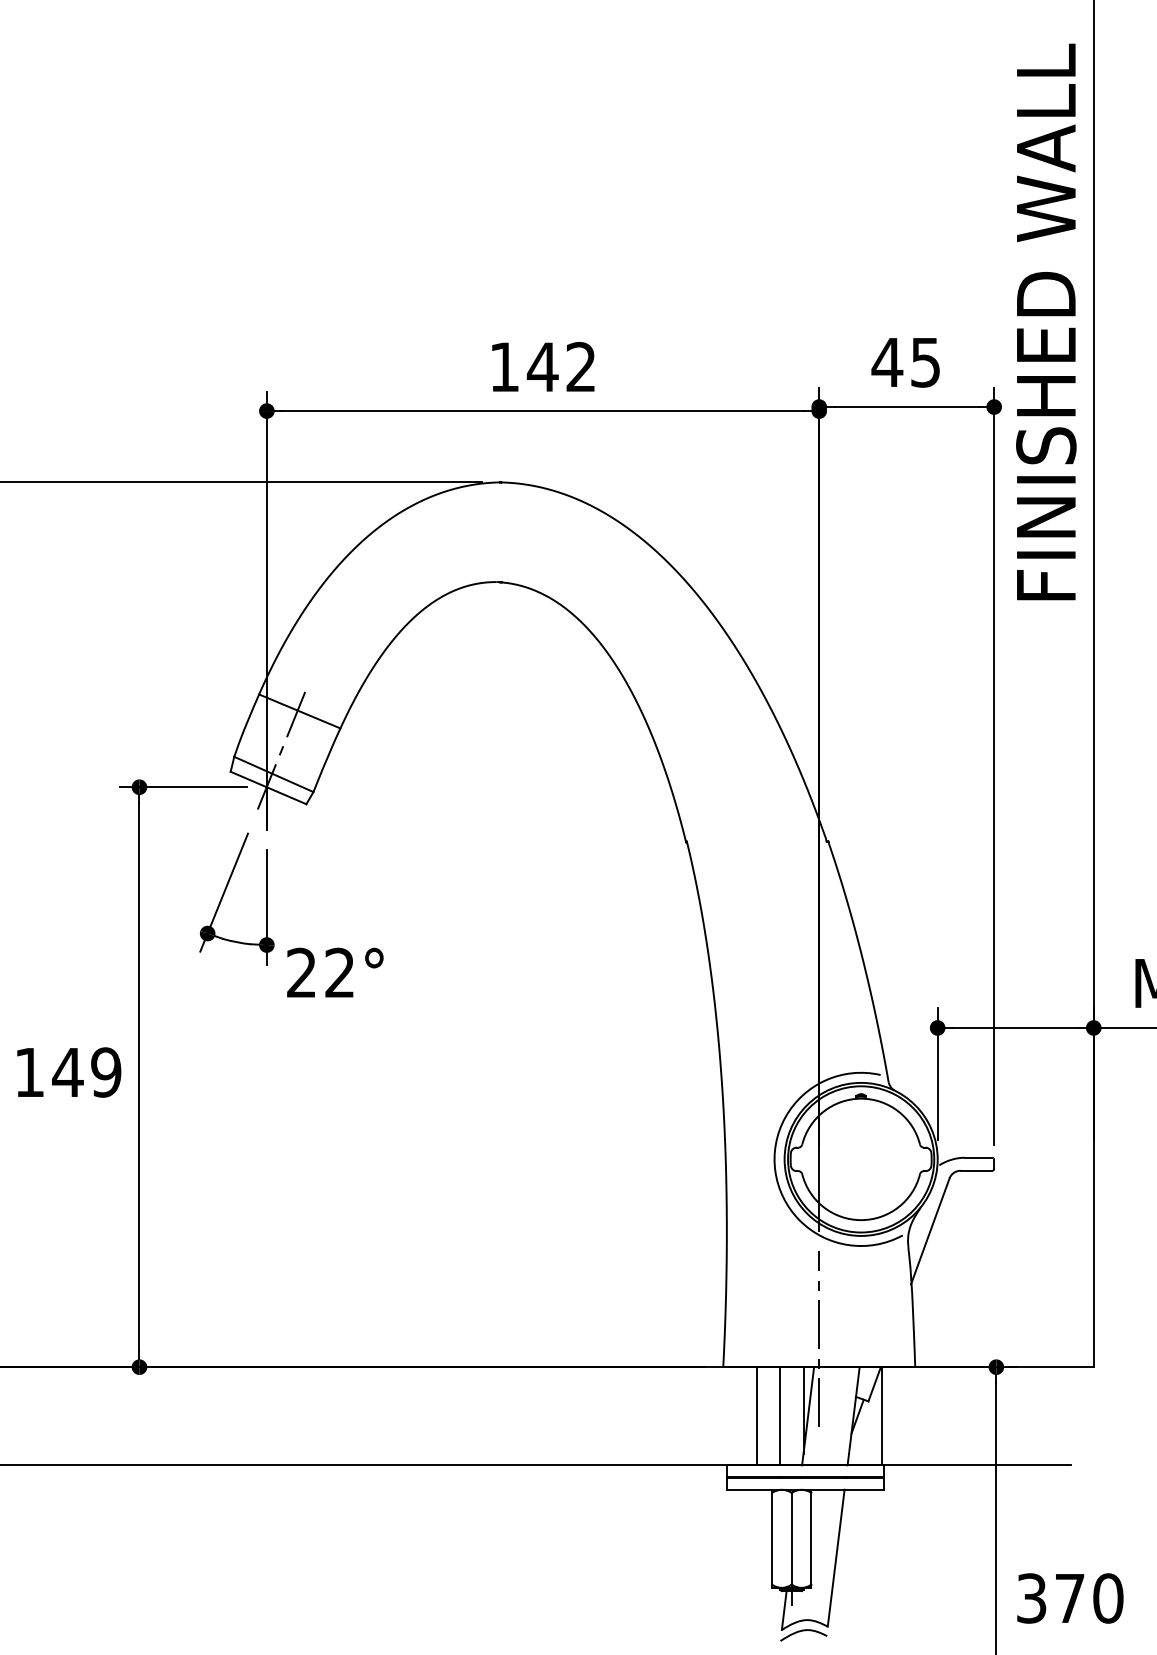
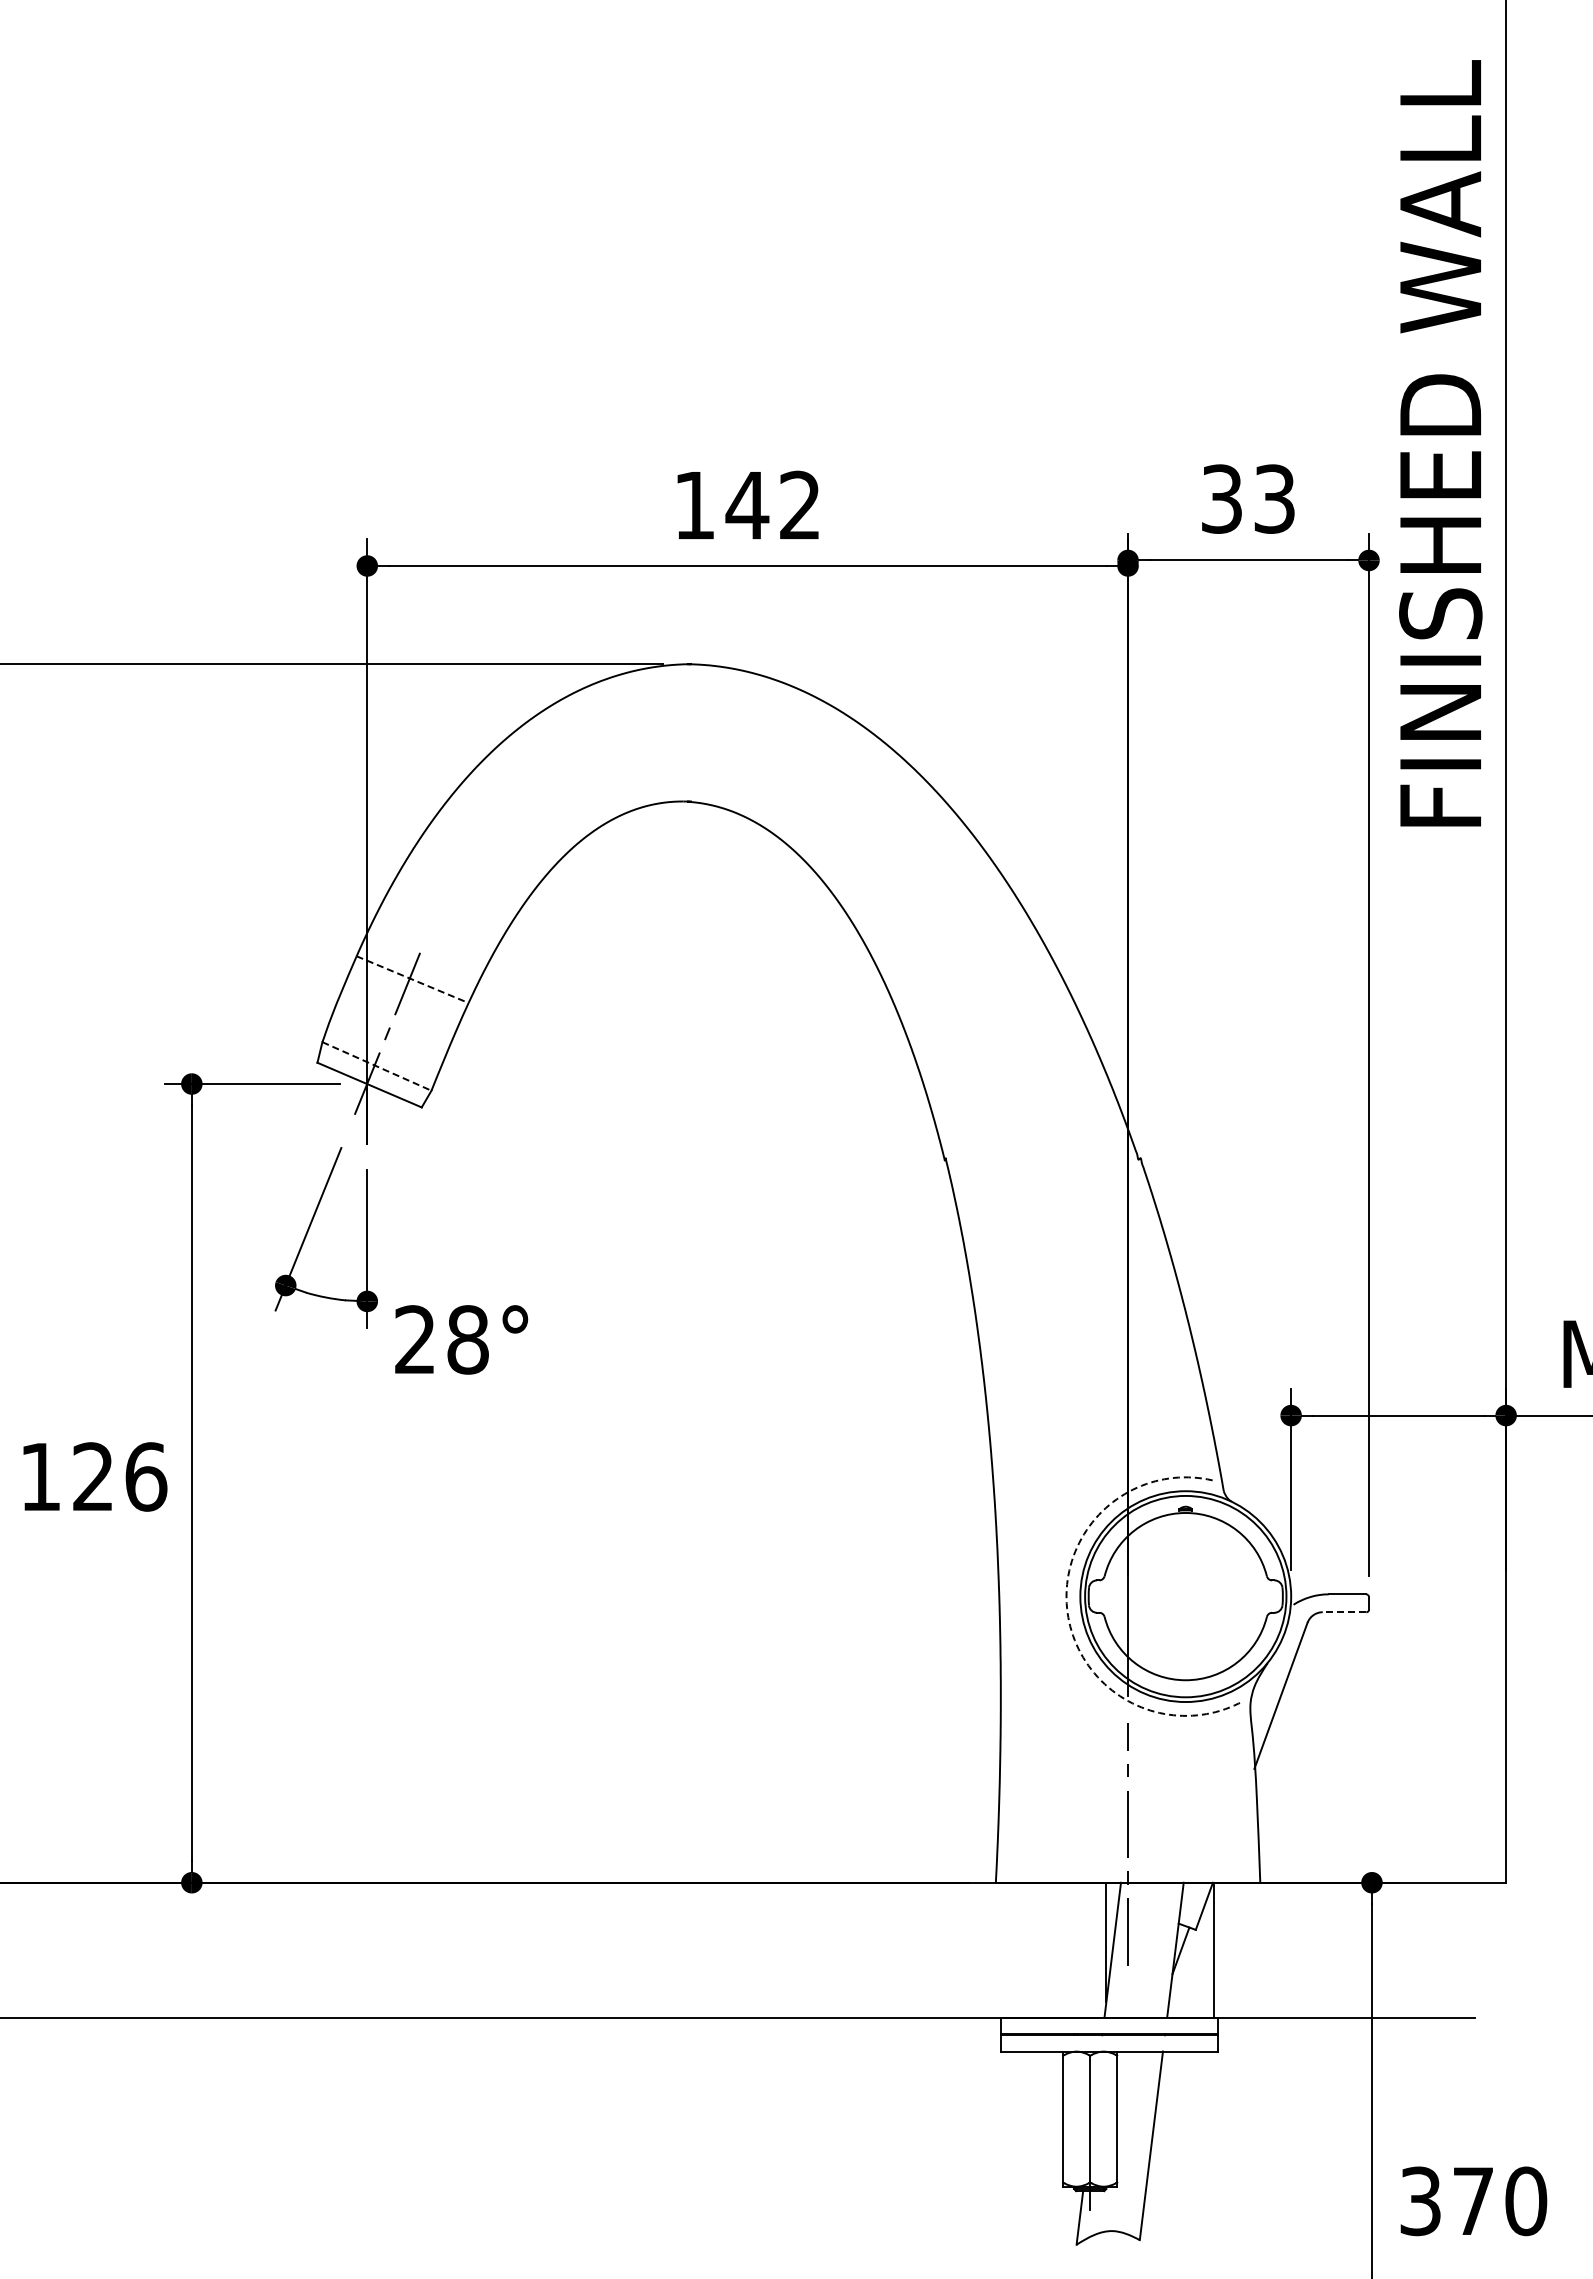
text: (905, 362) -> (1246, 498), 45 -> 33
line: (299, 711) -> (412, 979), solid -> dashed
line: (273, 774) -> (376, 1066), solid -> dashed
text: (339, 972) -> (467, 1339), 22° -> 28°
text: (86, 1072) -> (119, 1476), 149 -> 126
arc: (775, 1170) -> (1067, 1612), solid -> dashed
line: (976, 1170) -> (1344, 1612), solid -> dashed
line: (779, 1415) -> (1073, 1949), removed
line: (757, 1416) -> (1042, 1950), removed
curve: (803, 1631) -> (1106, 2246), removed

